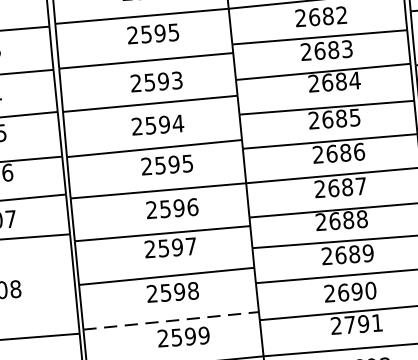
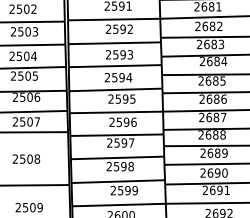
text: (172, 31) -> (129, 28), 2595 -> 2592
line: (171, 320) -> (118, 181), dashed -> solid
text: (349, 325) -> (212, 190), 2791 -> 2691

